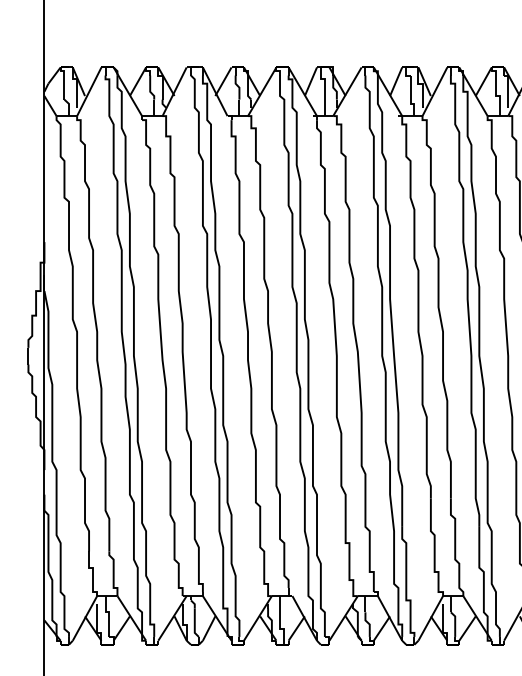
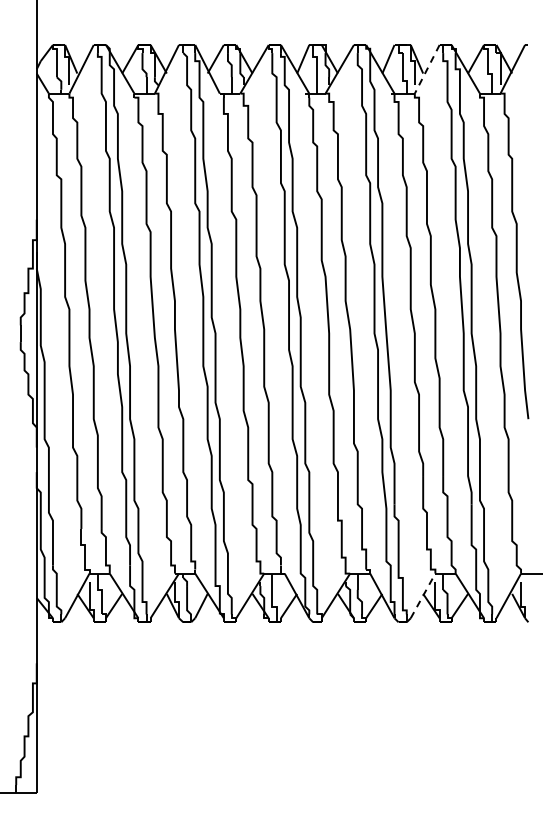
line: (435, 91) -> (427, 69), solid -> dashed
line: (431, 617) -> (423, 595), solid -> dashed

